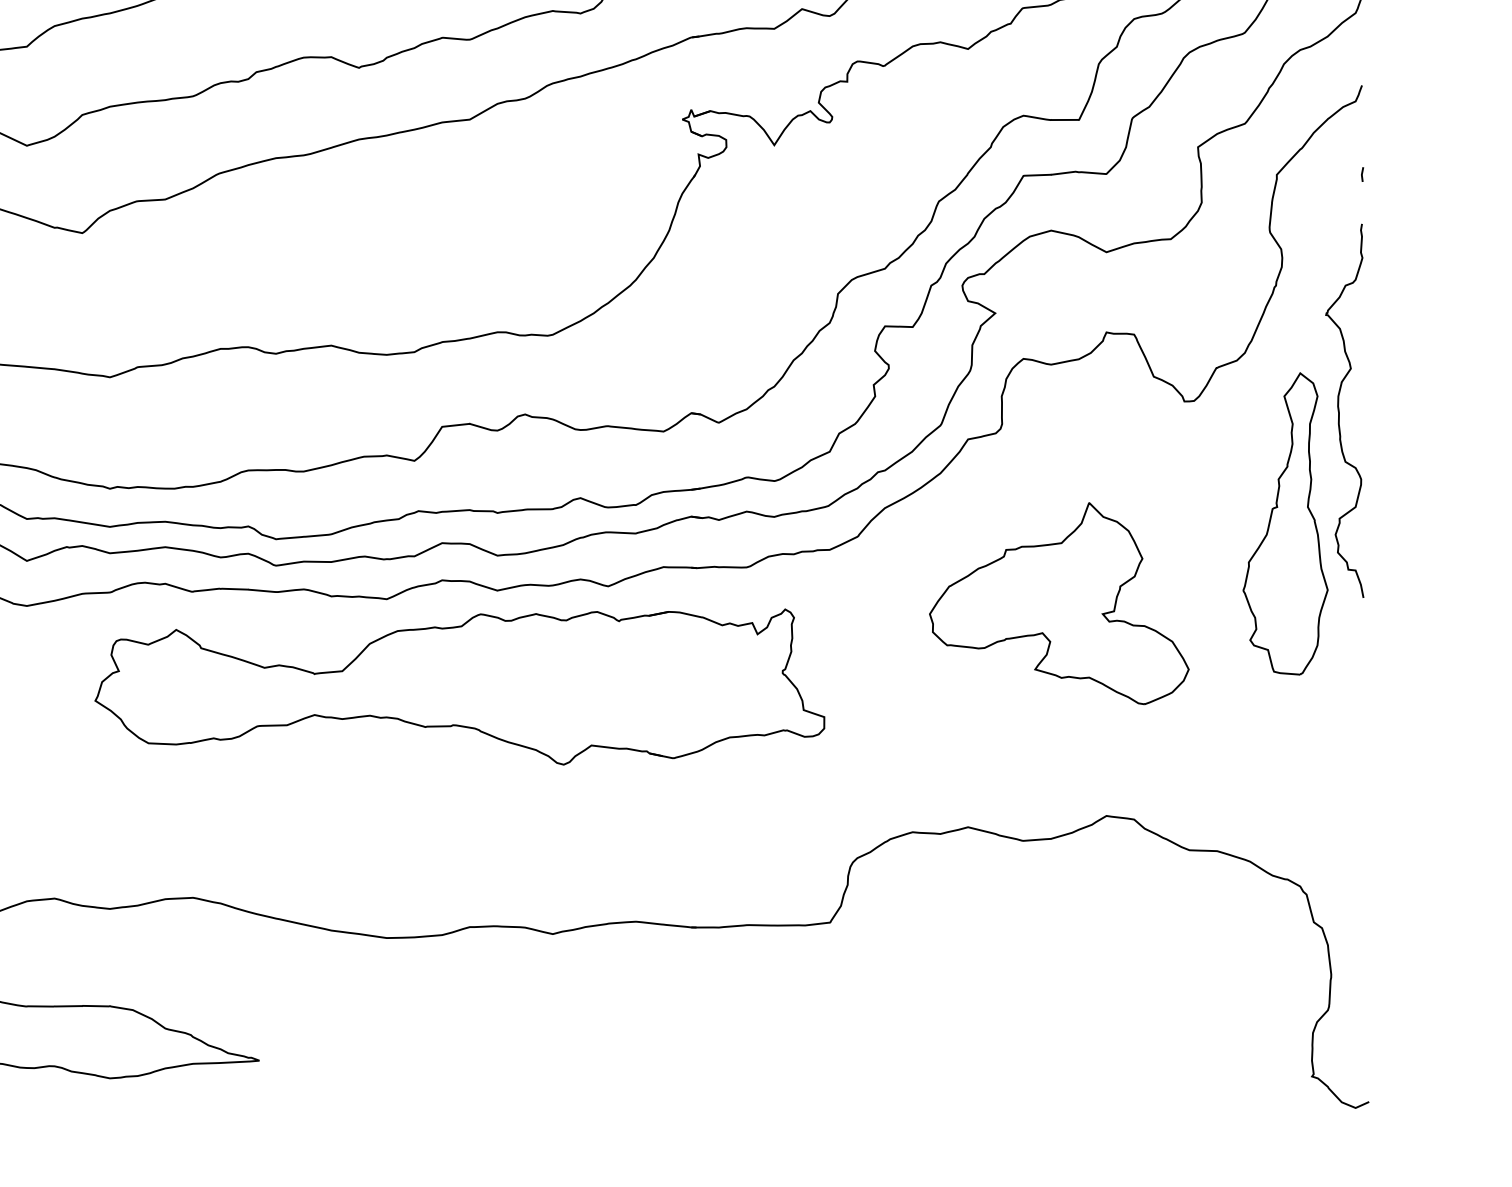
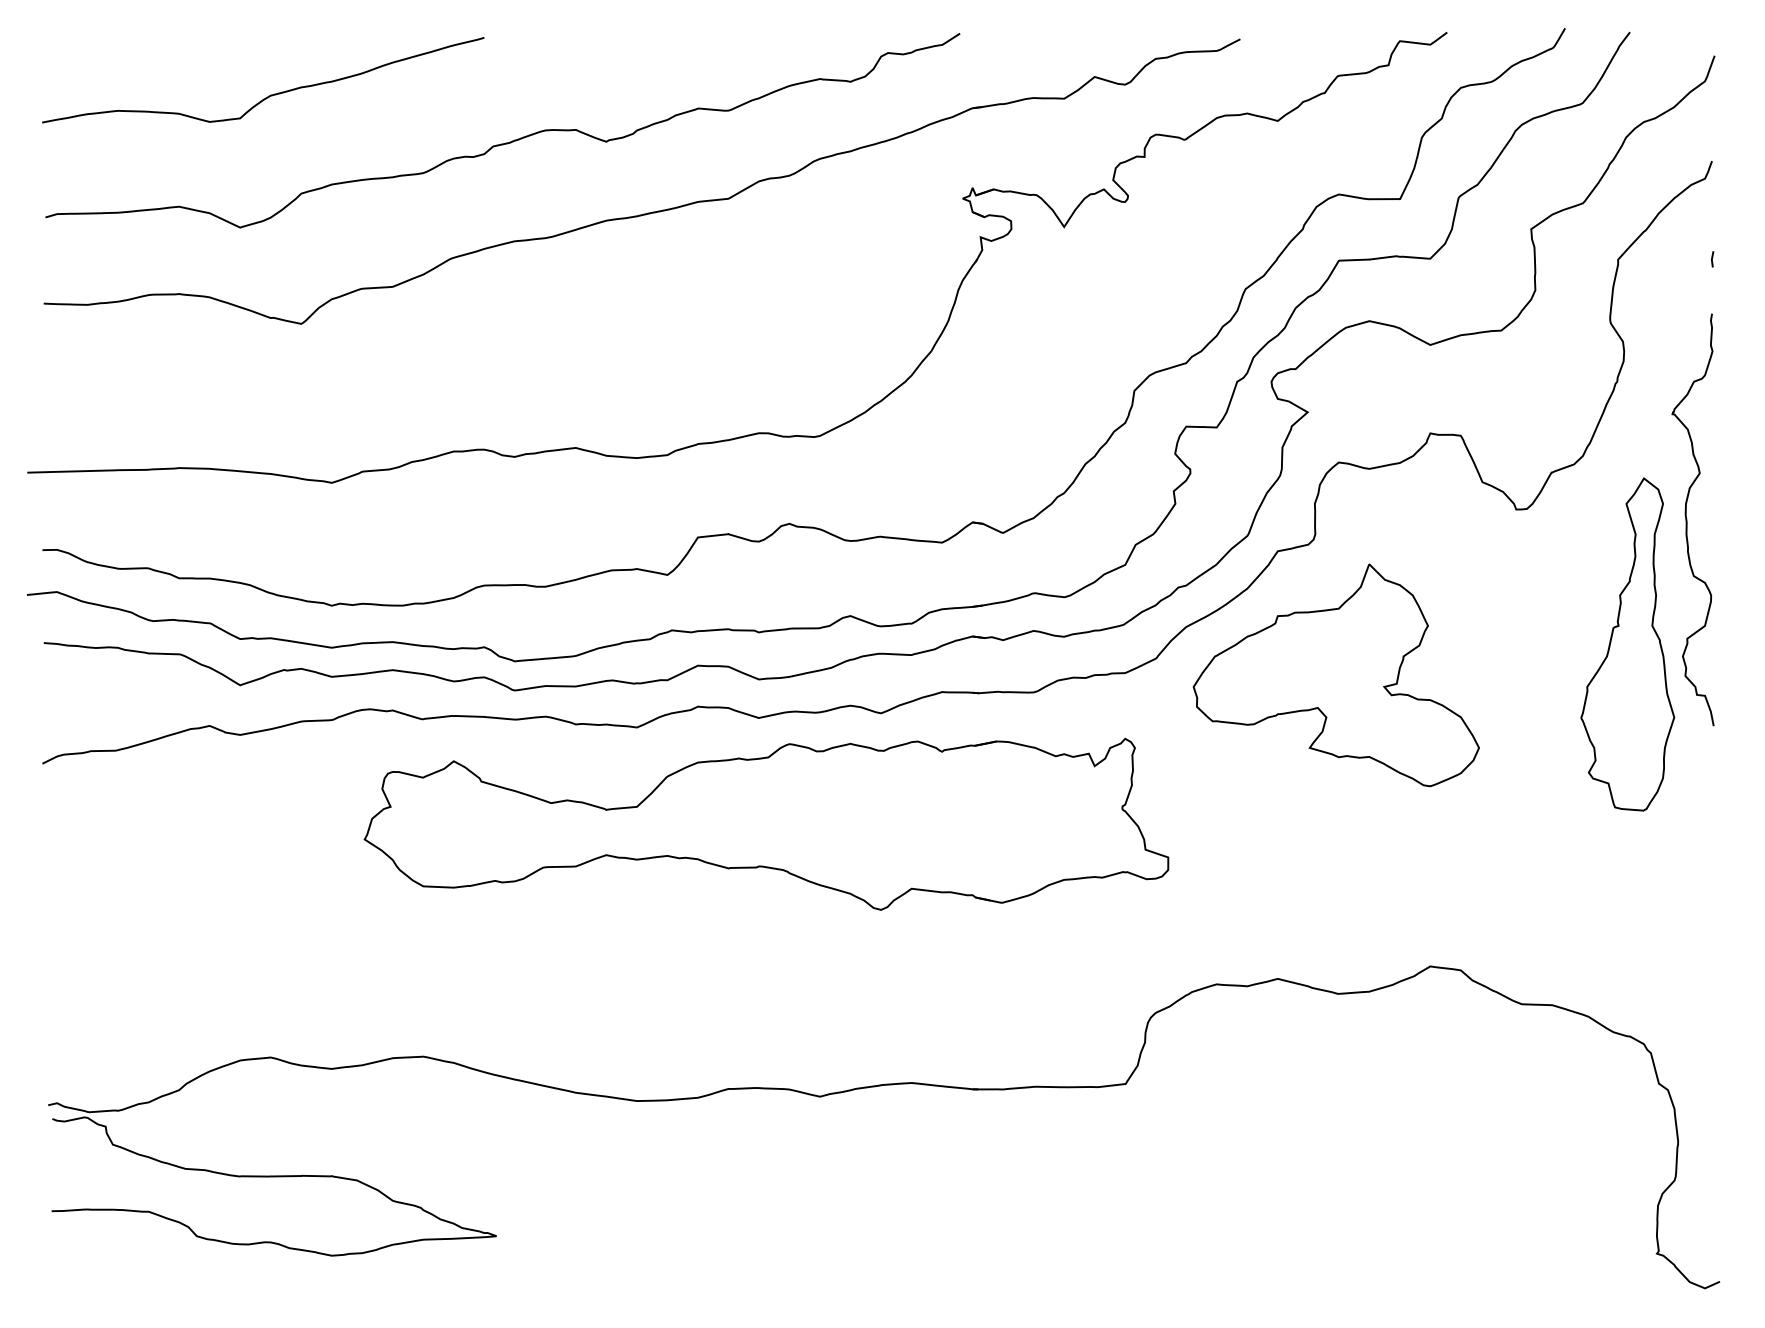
part: (1058, 603) -> (1335, 675), moved
part: (459, 686) -> (766, 823), moved

